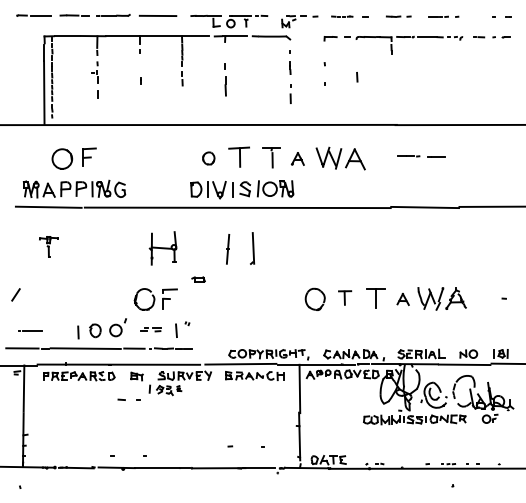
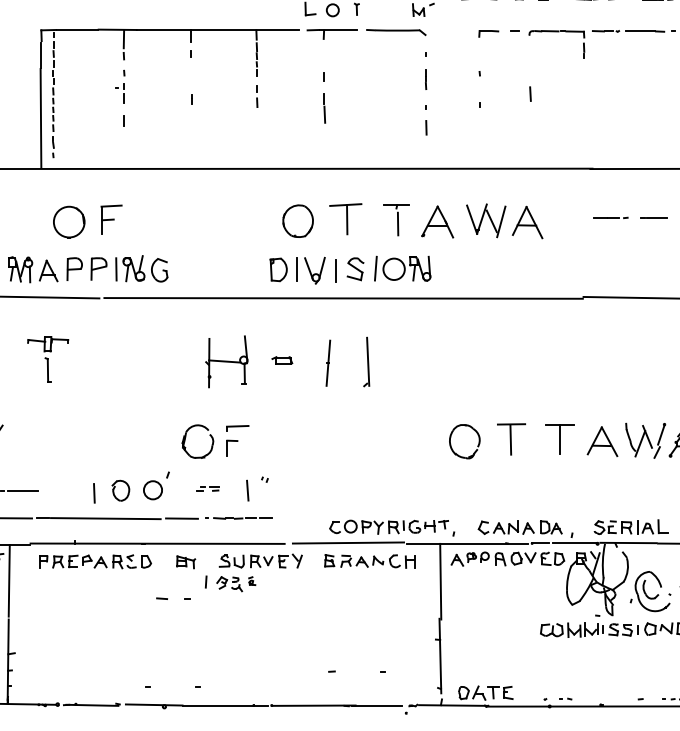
part: (208, 158) -> (297, 221), size x1.67
part: (297, 158) -> (437, 221), size x1.67
part: (48, 246) -> (47, 358), size x1.43
part: (198, 279) -> (282, 360), moved
part: (344, 297) -> (510, 438), size x1.43
part: (402, 299) -> (601, 441), size x1.67
part: (150, 329) -> (207, 488), size x0.71

